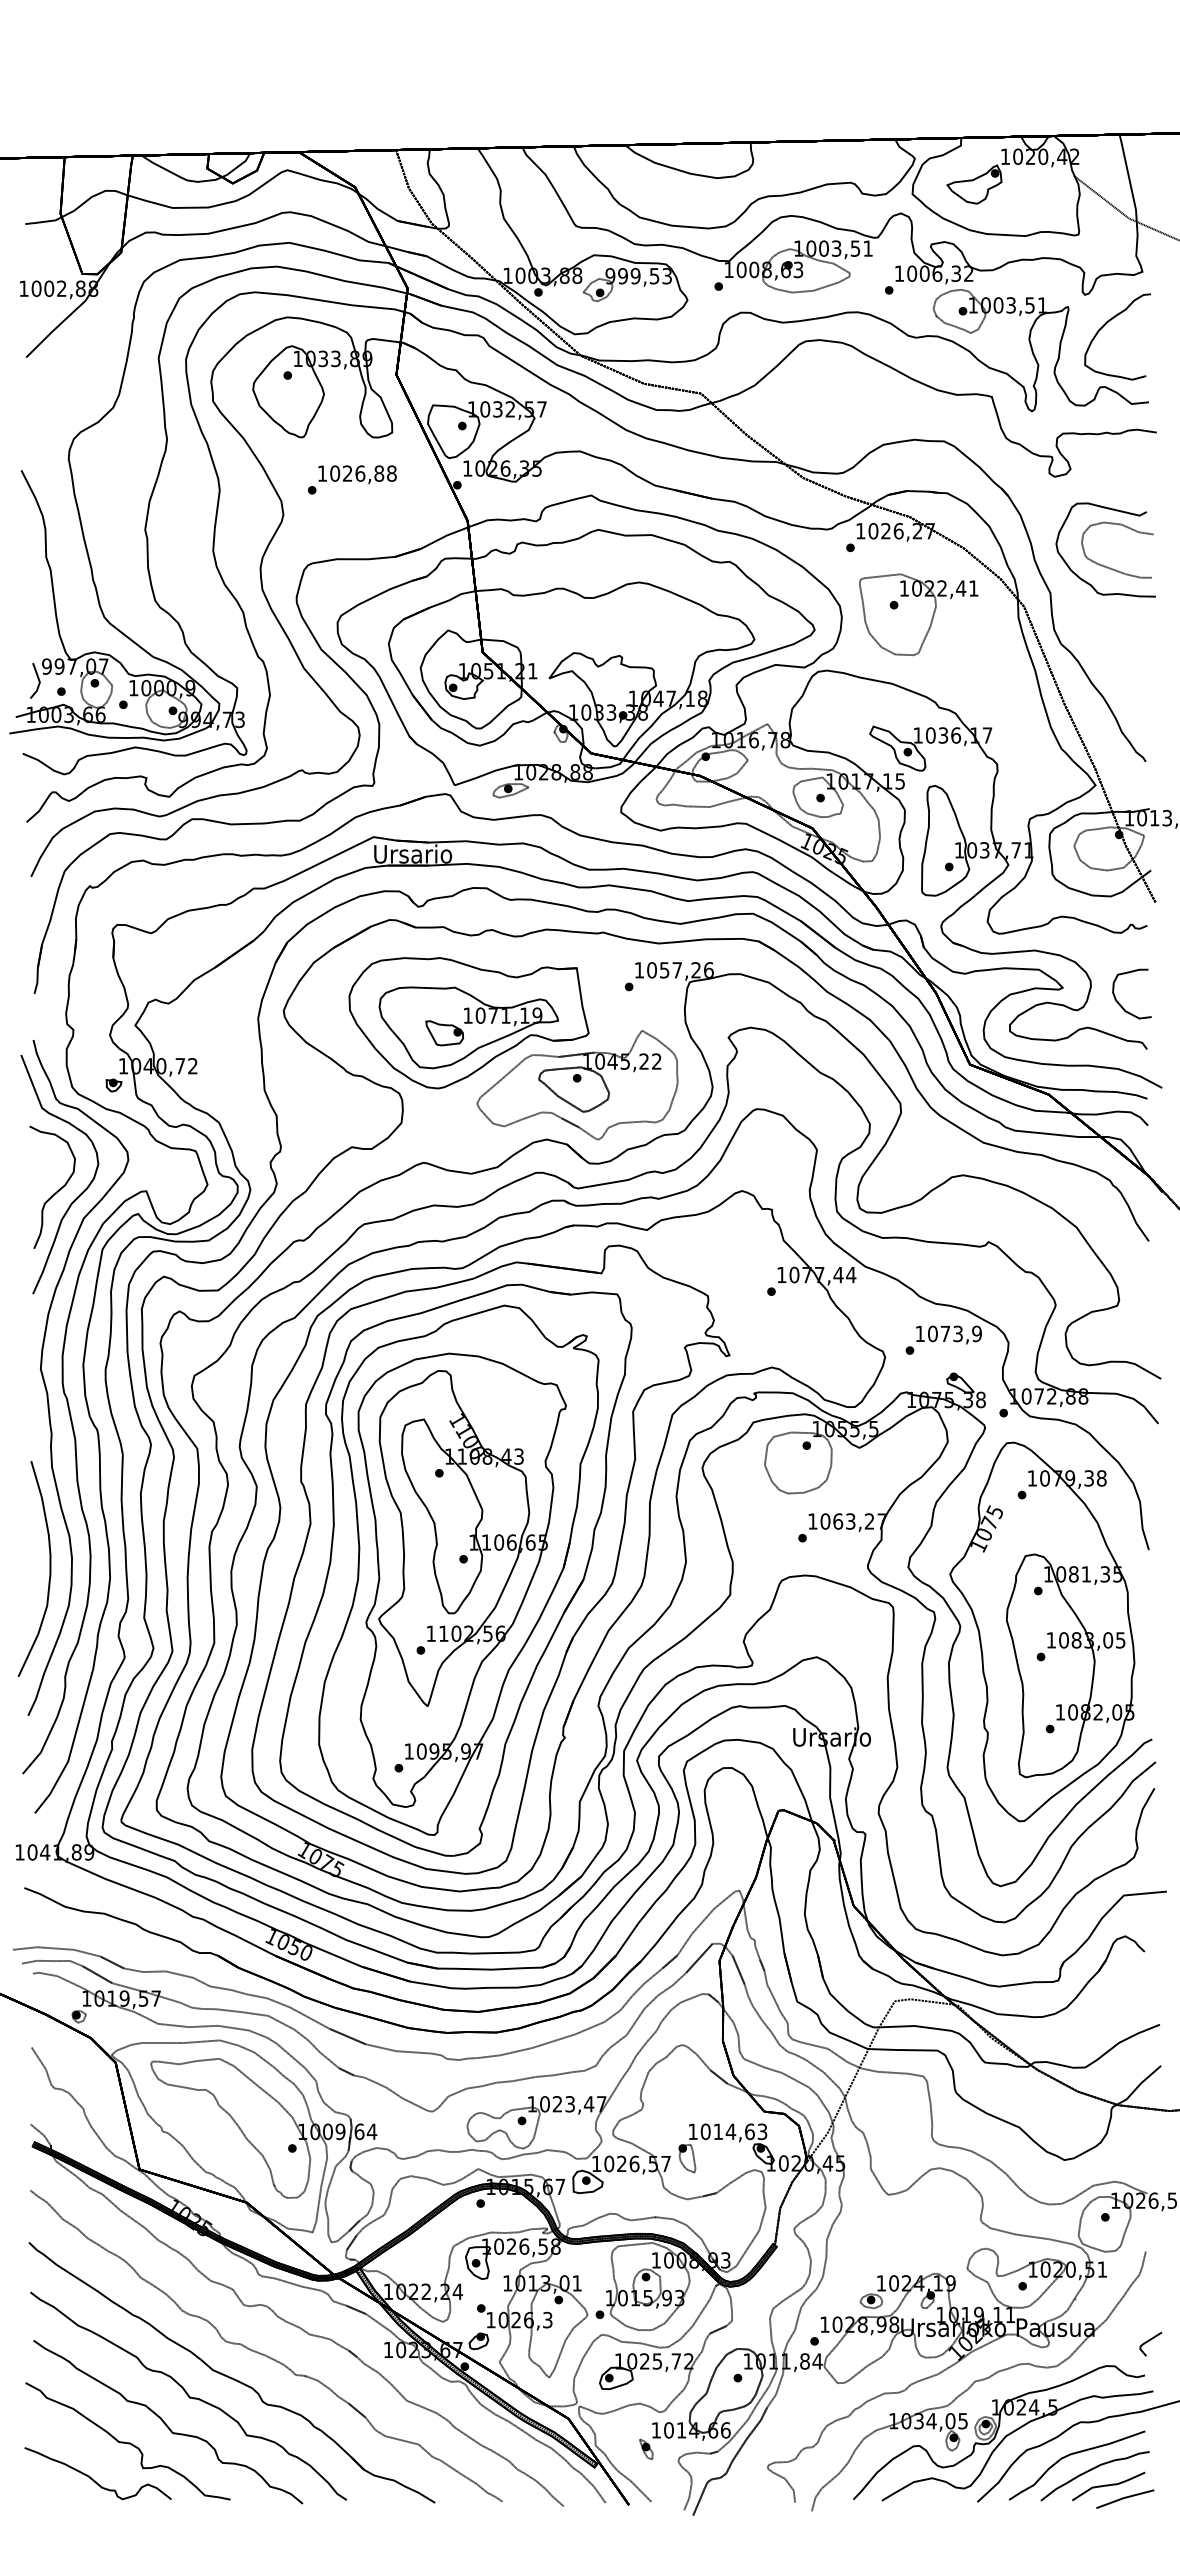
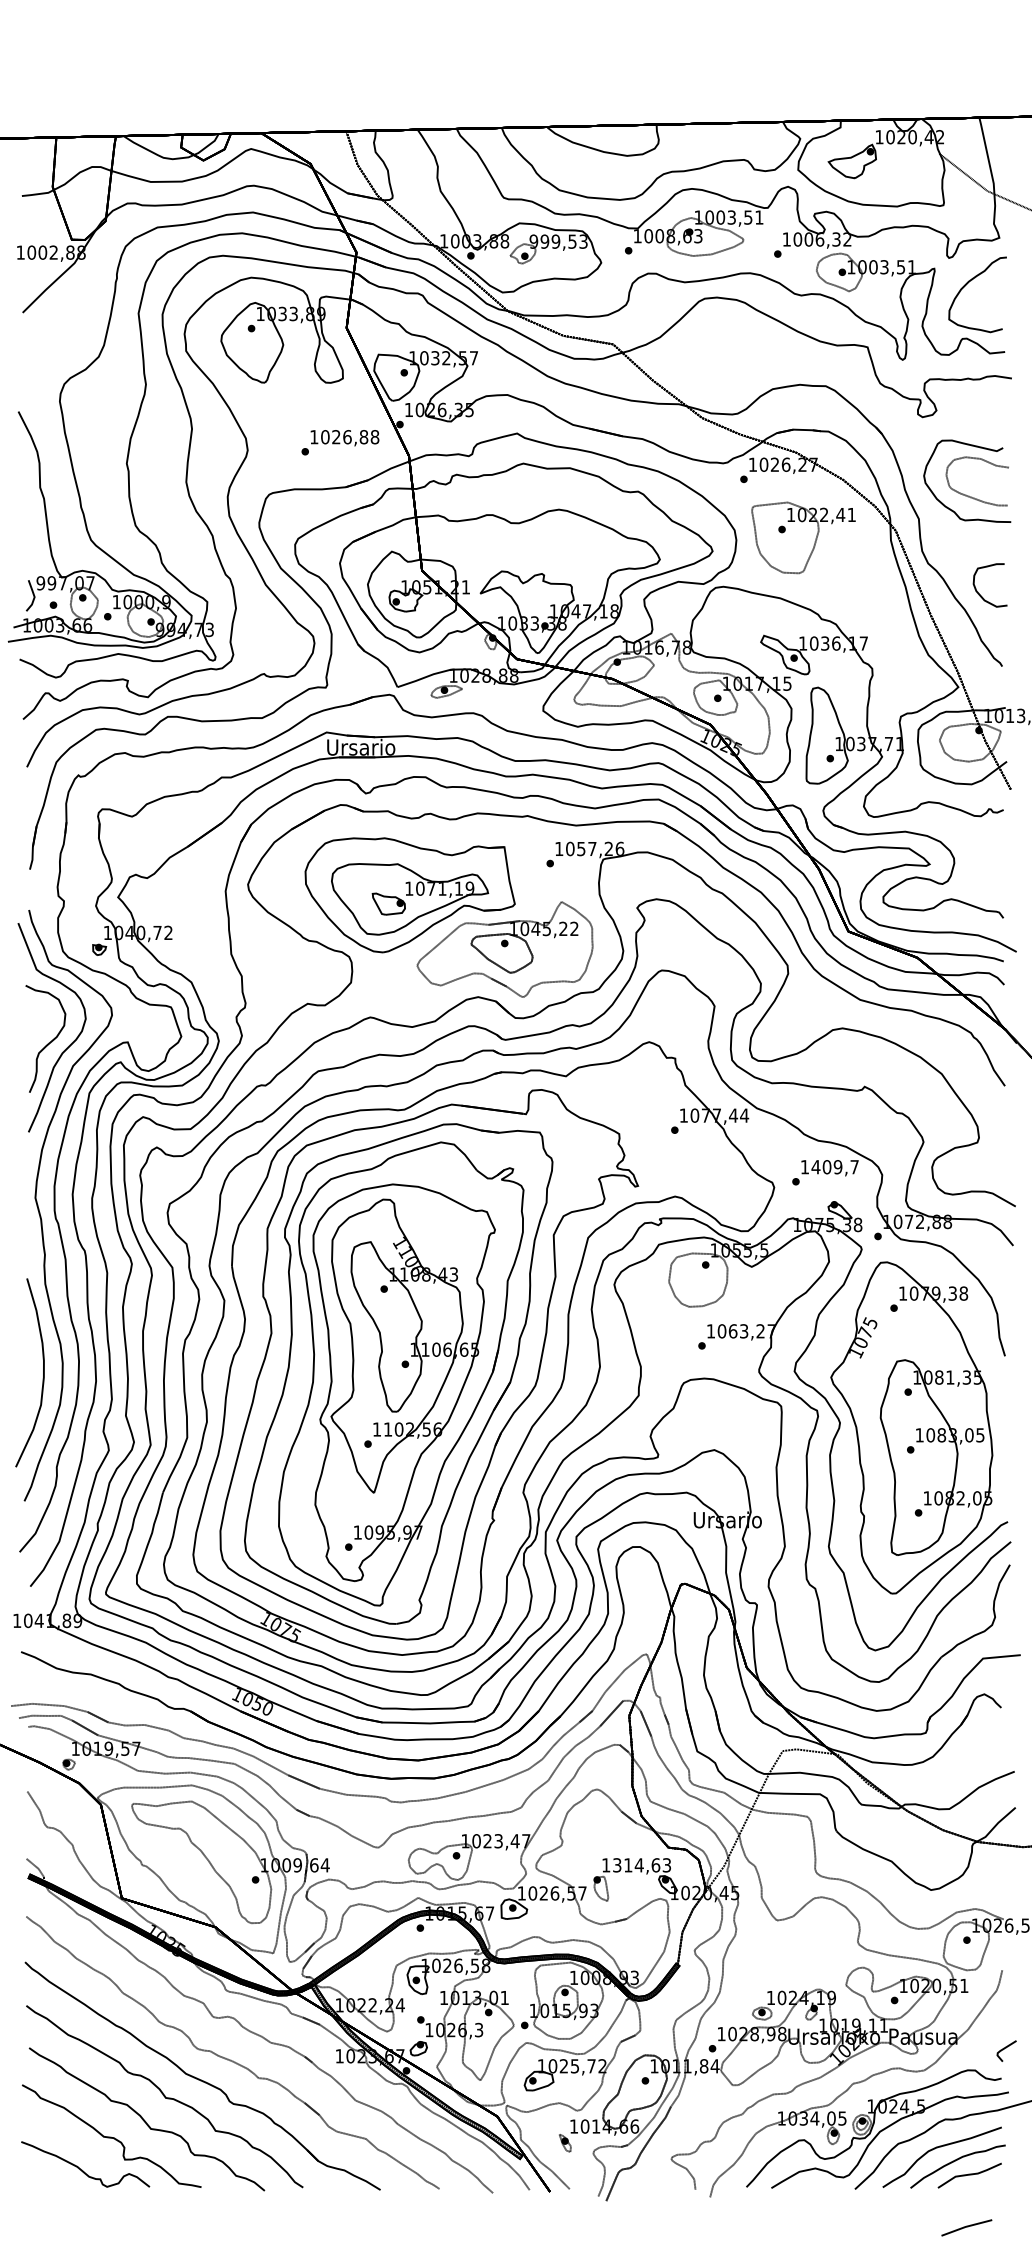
text: (352, 479) -> (340, 442), moved
part: (1119, 1002) -> (979, 592), moved
text: (954, 1333) -> (834, 1166), 1073,9 -> 1409,7
text: (705, 2131) -> (617, 1865), 1014,63 -> 1314,63
line: (1125, 2498) -> (967, 2227), moved

